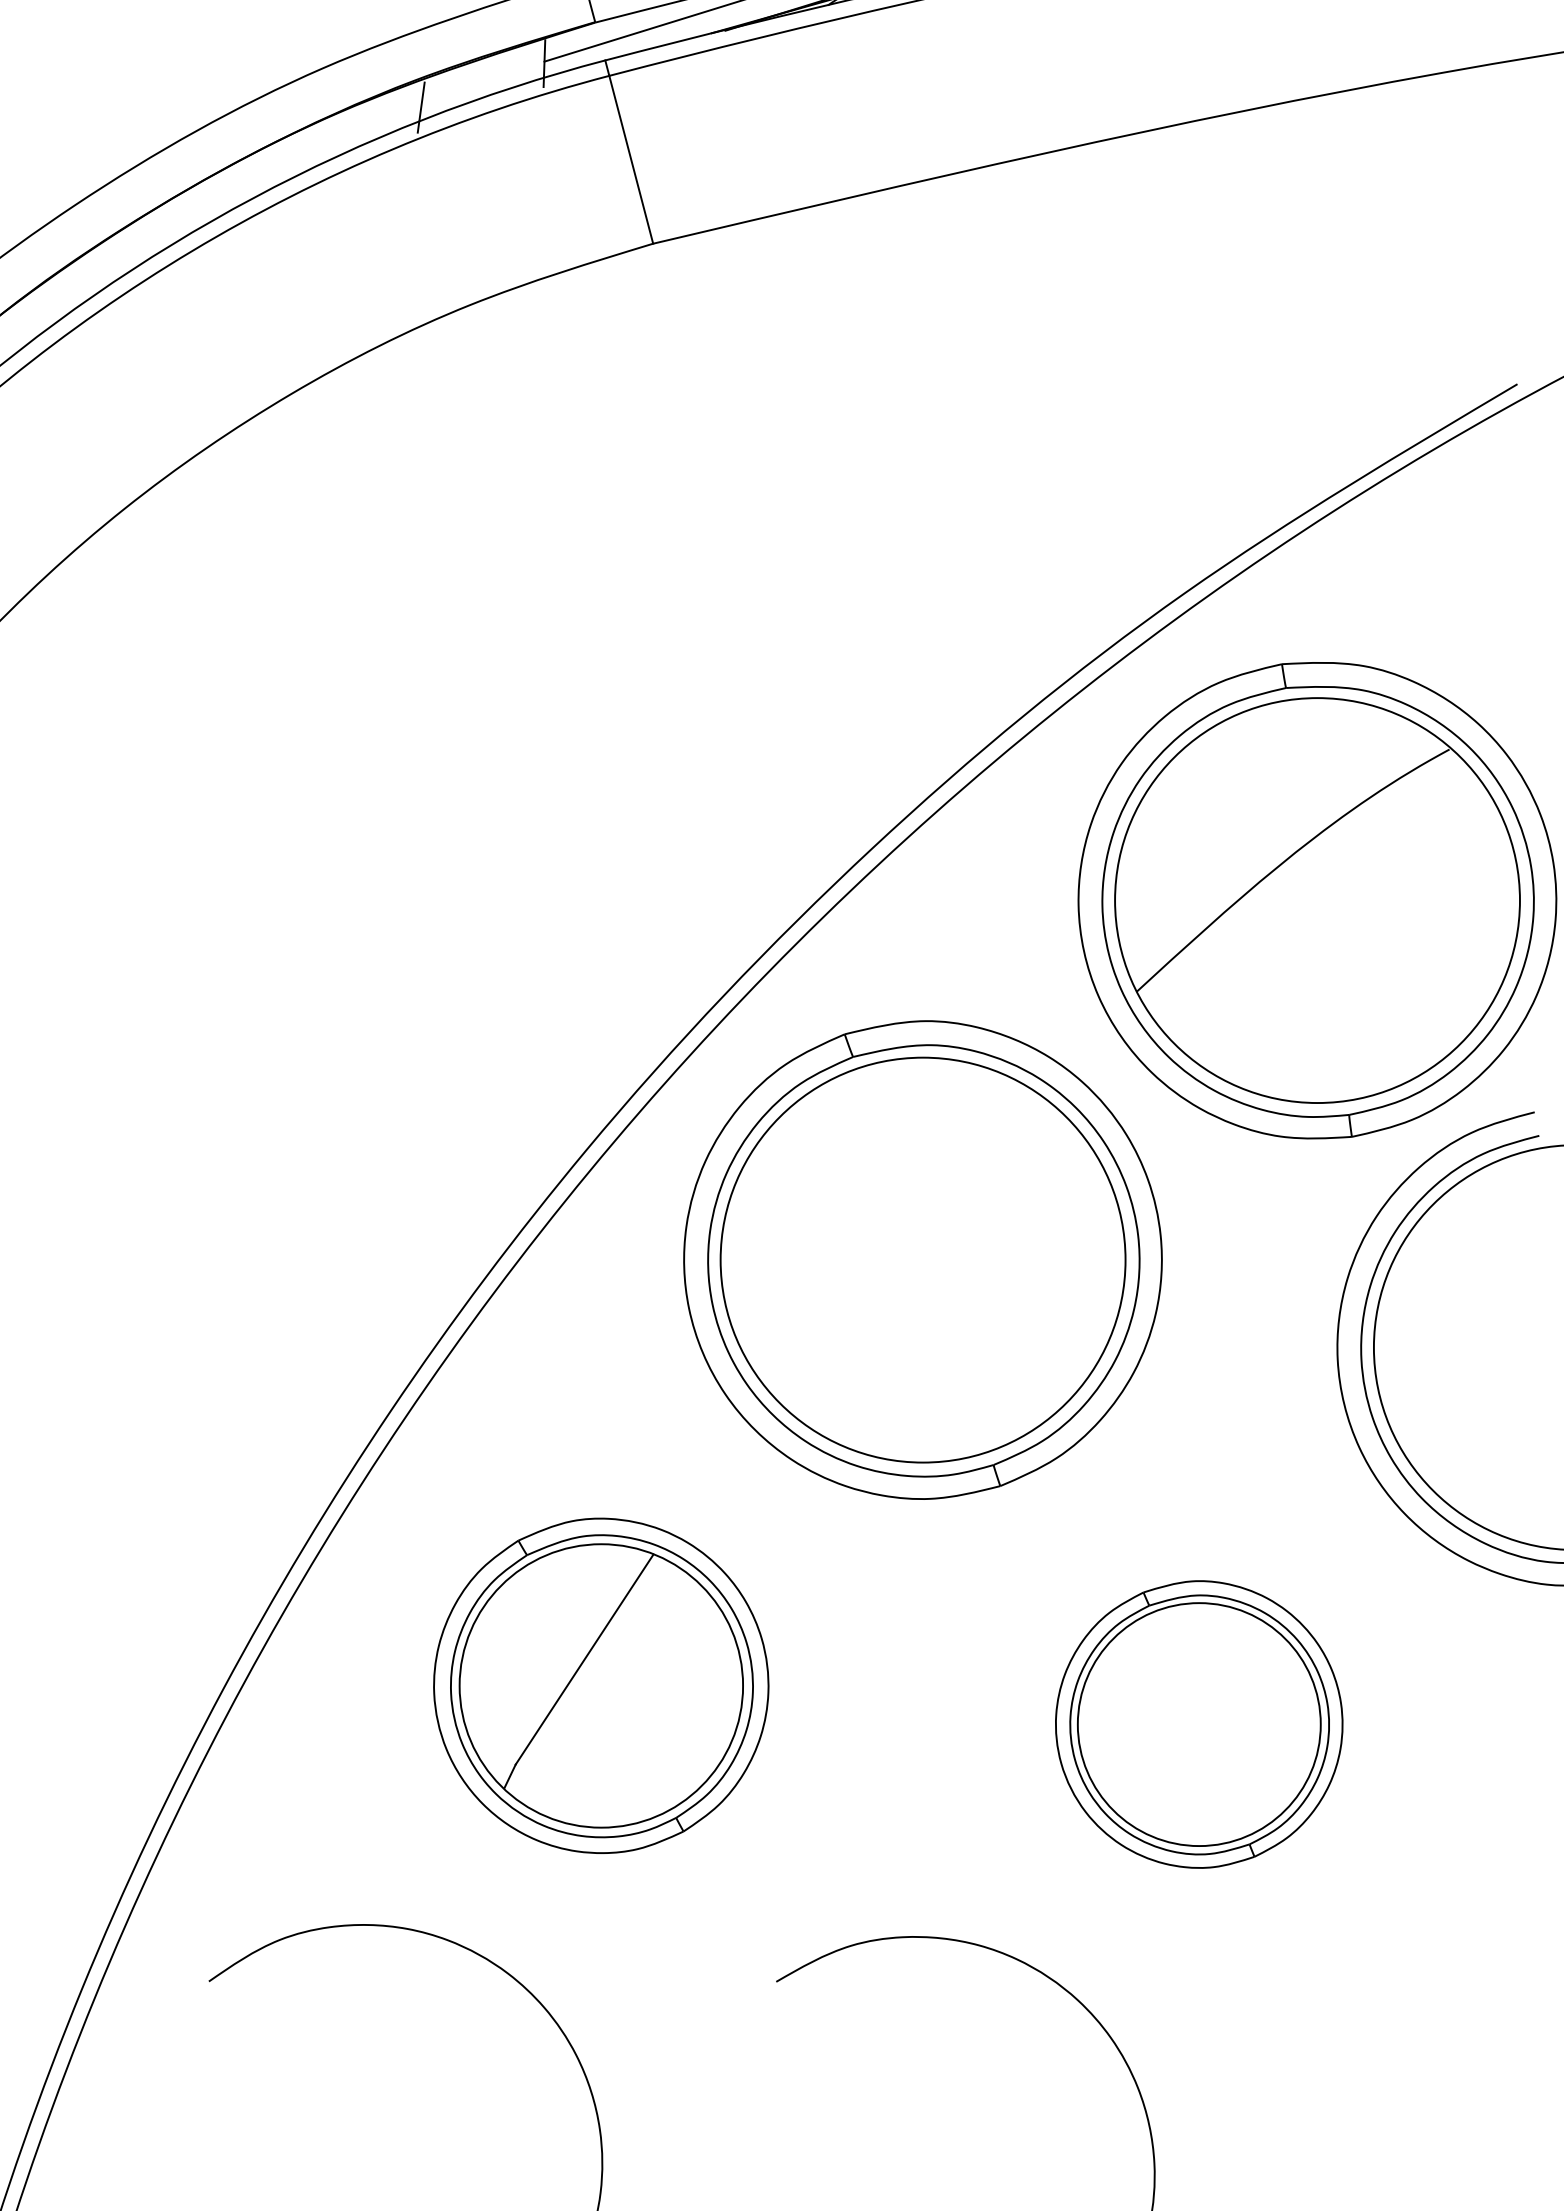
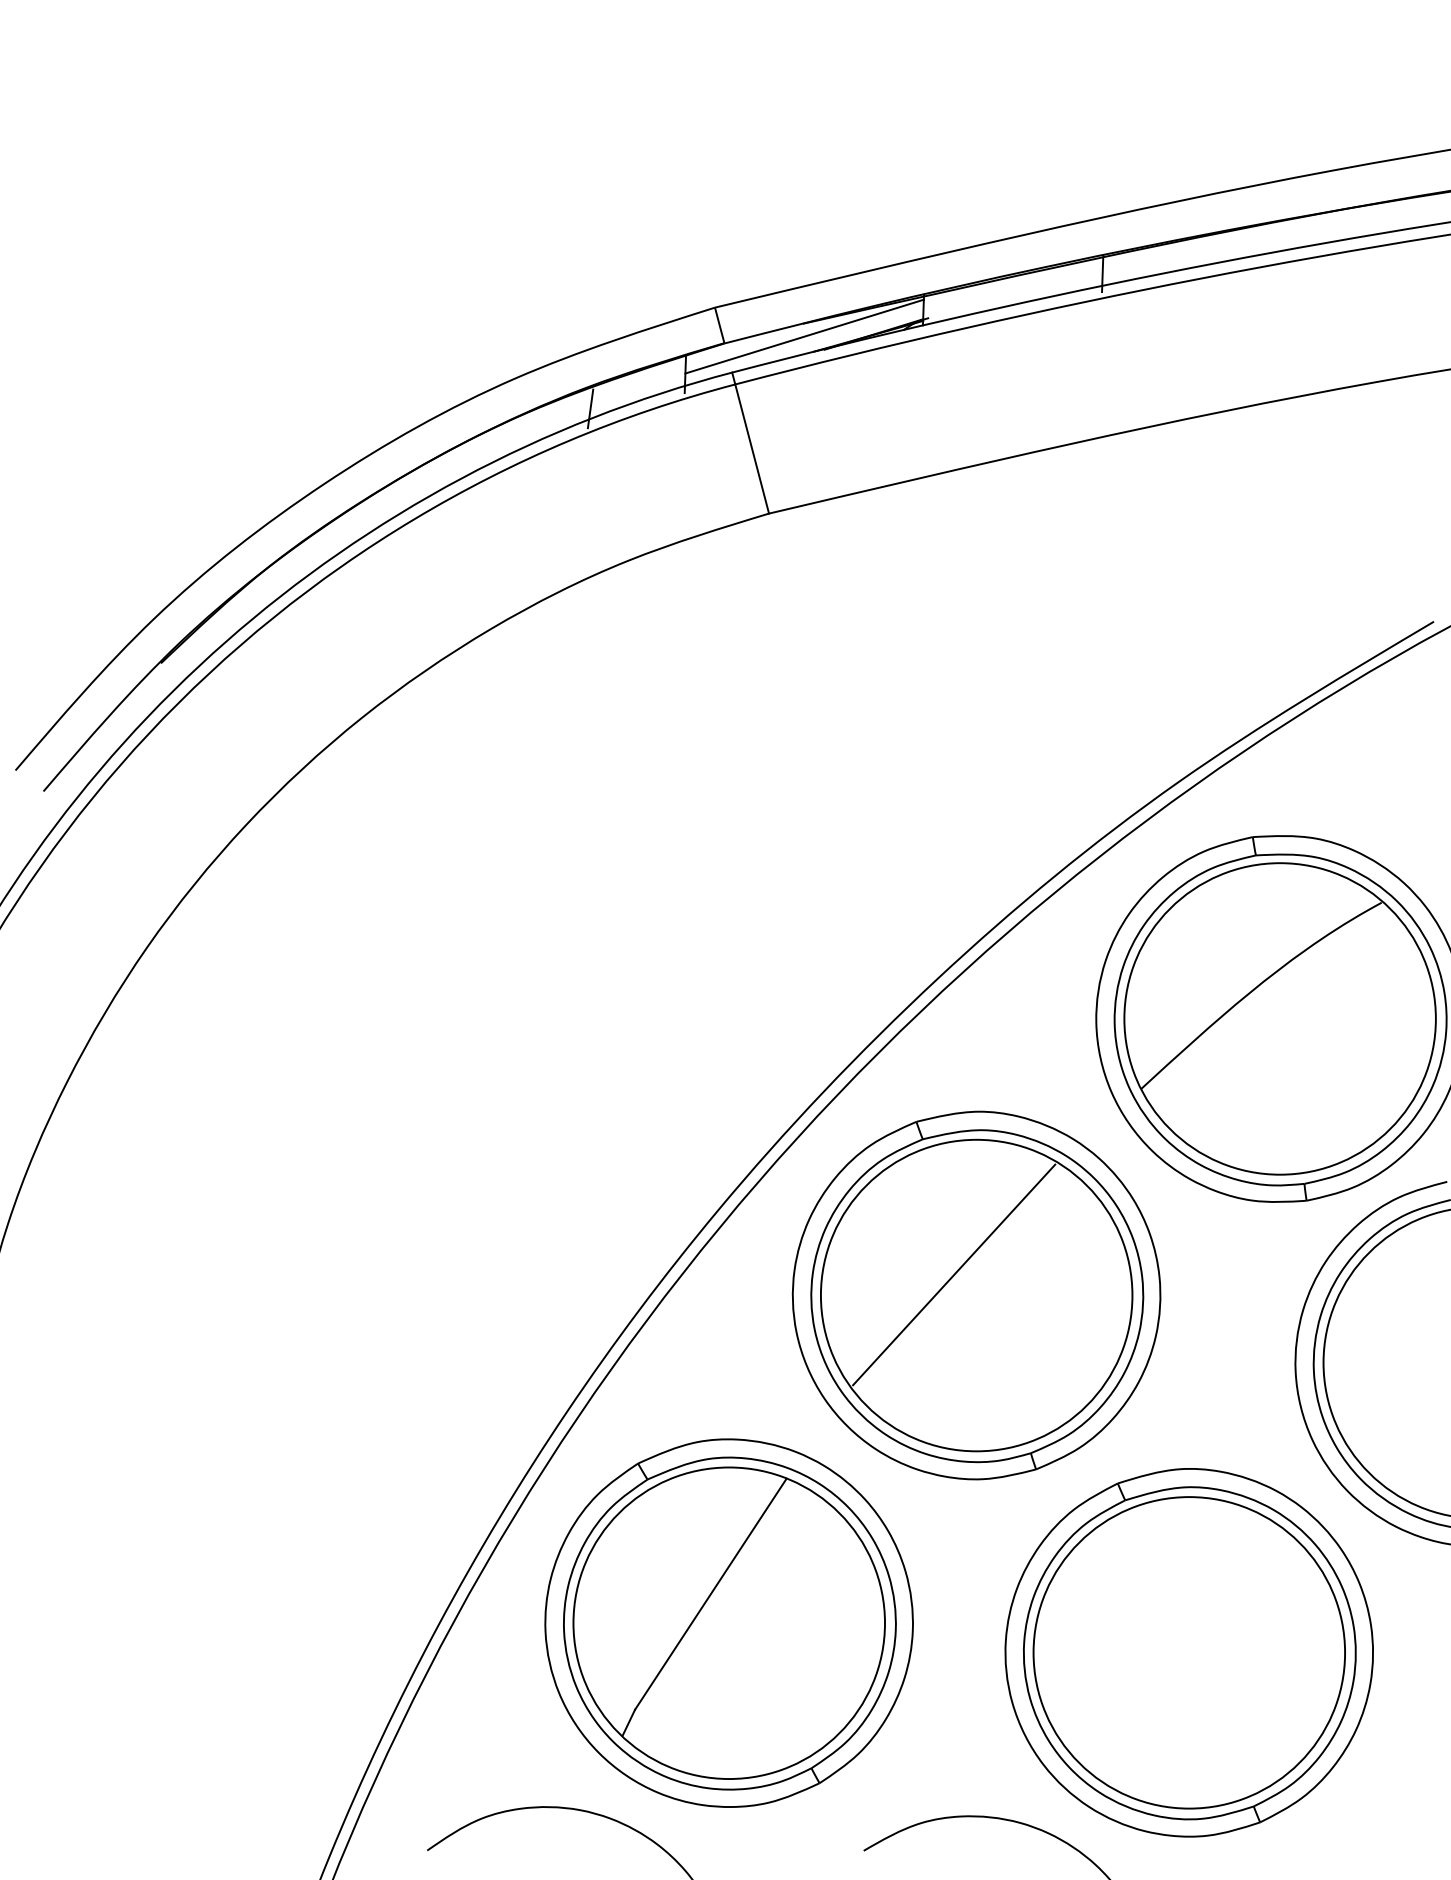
line: (894, 1232) -> (954, 1274), added
part: (600, 1685) -> (728, 1622), size x1.43
part: (1198, 1724) -> (1188, 1652), size x1.67

